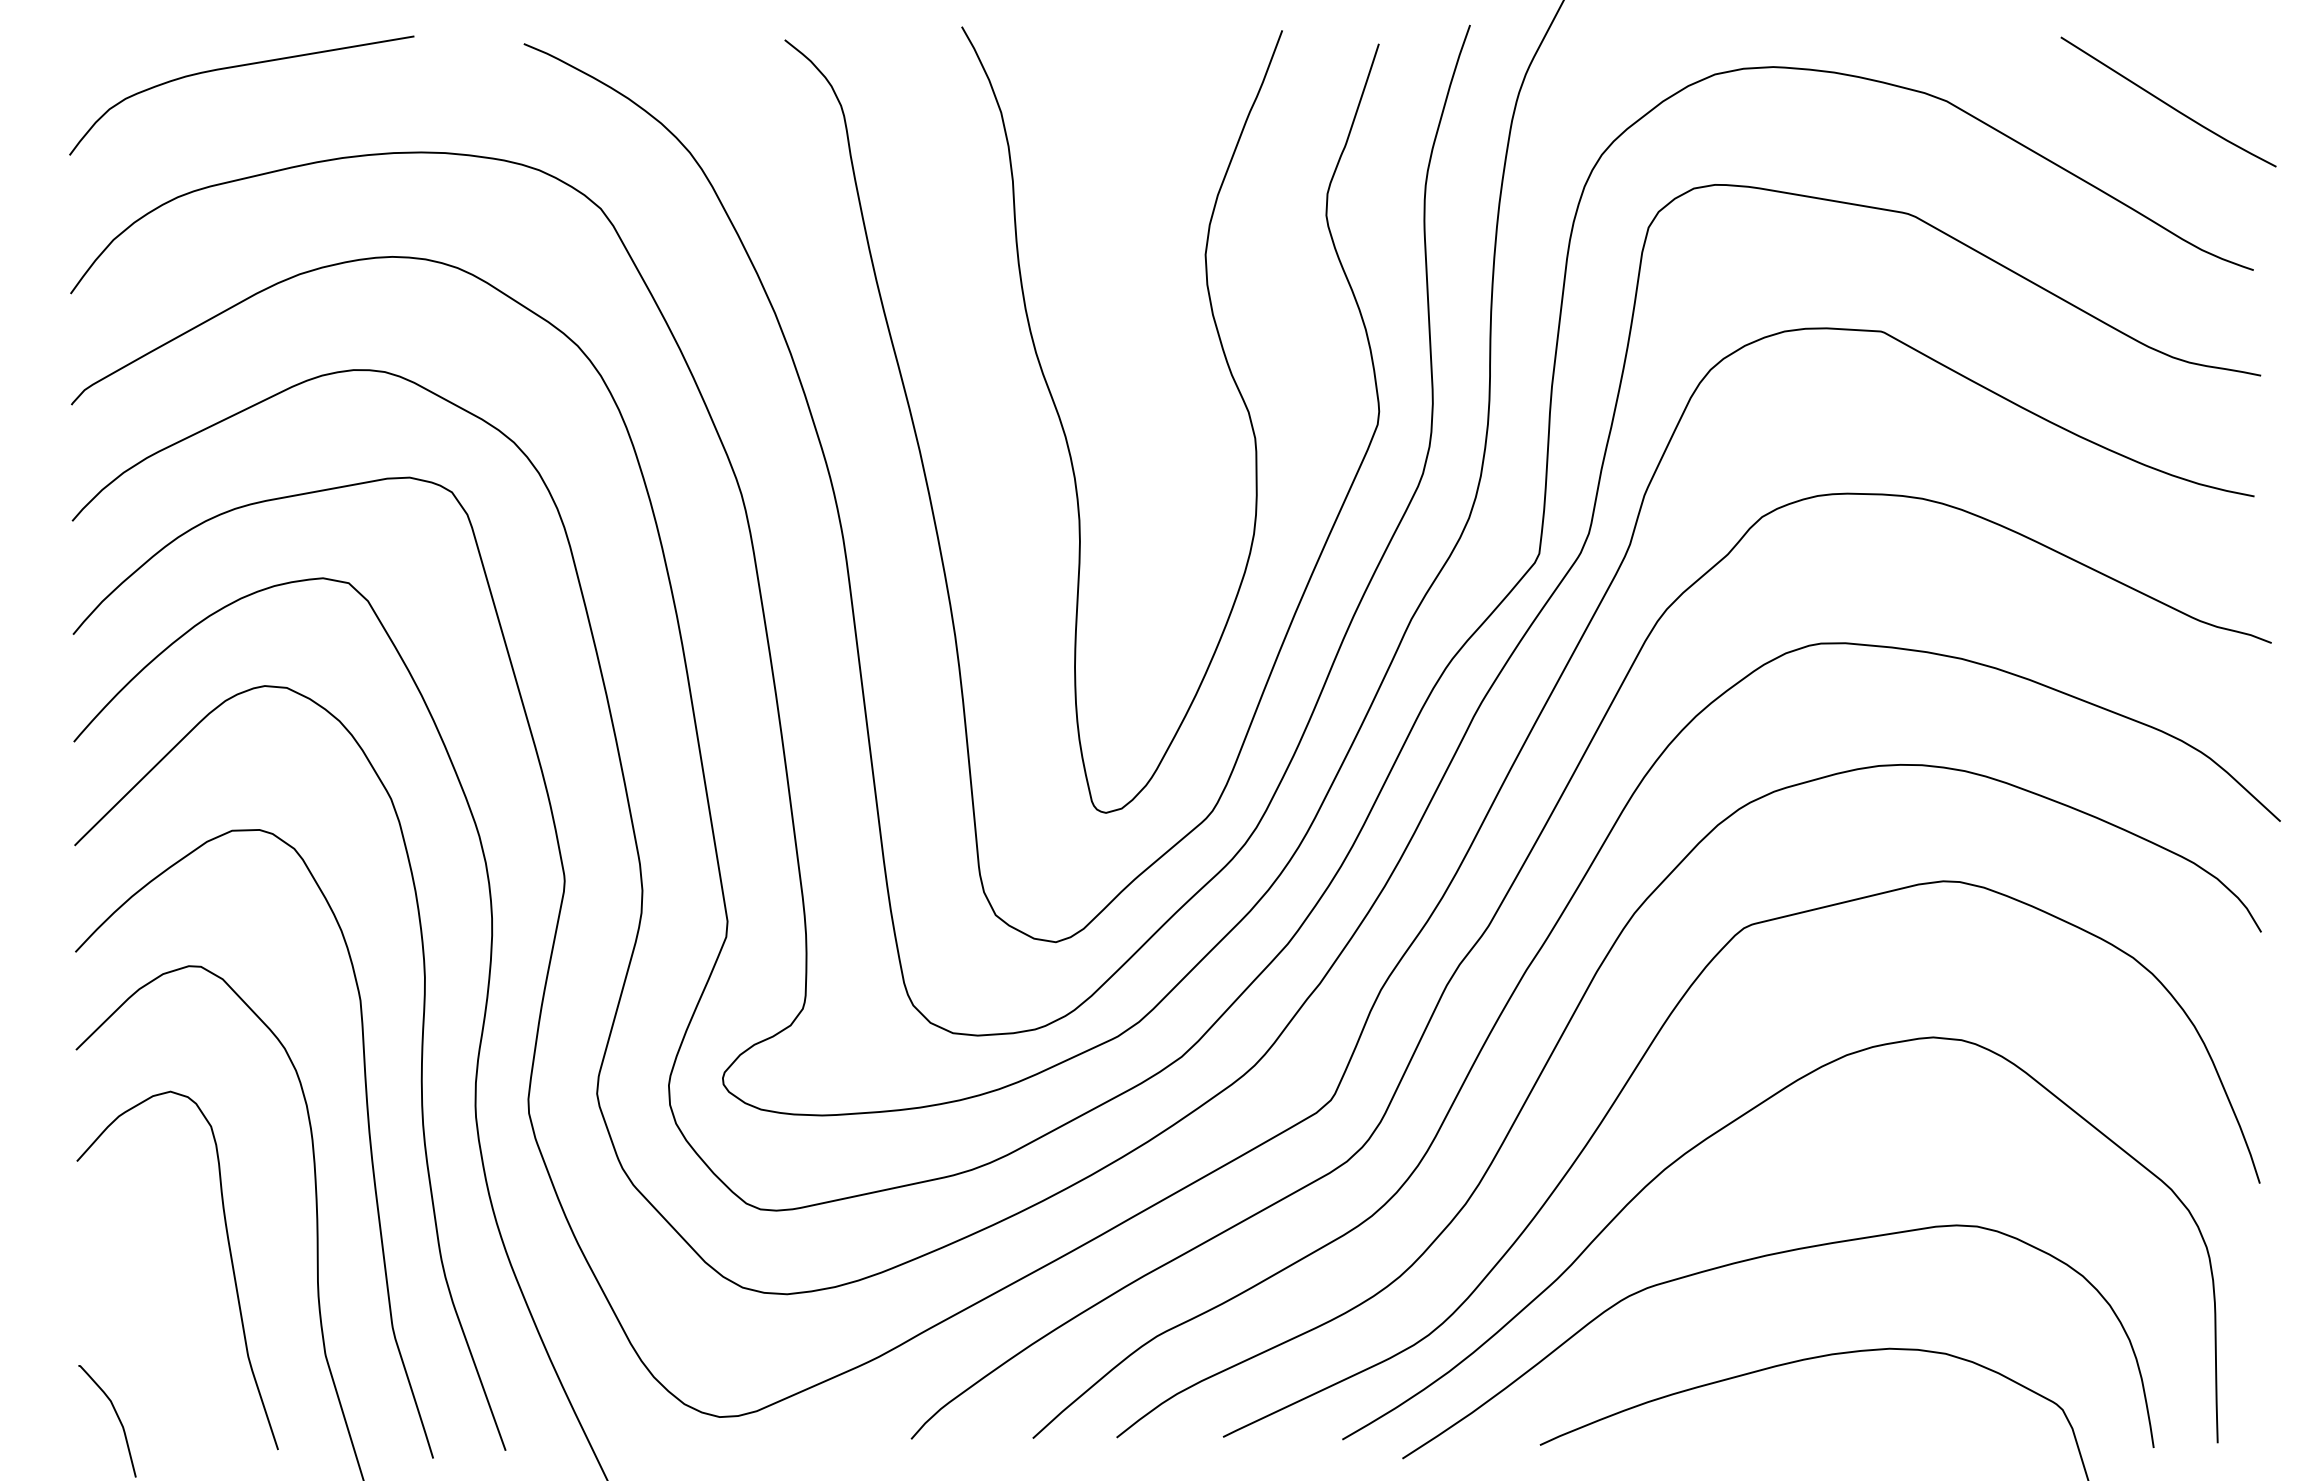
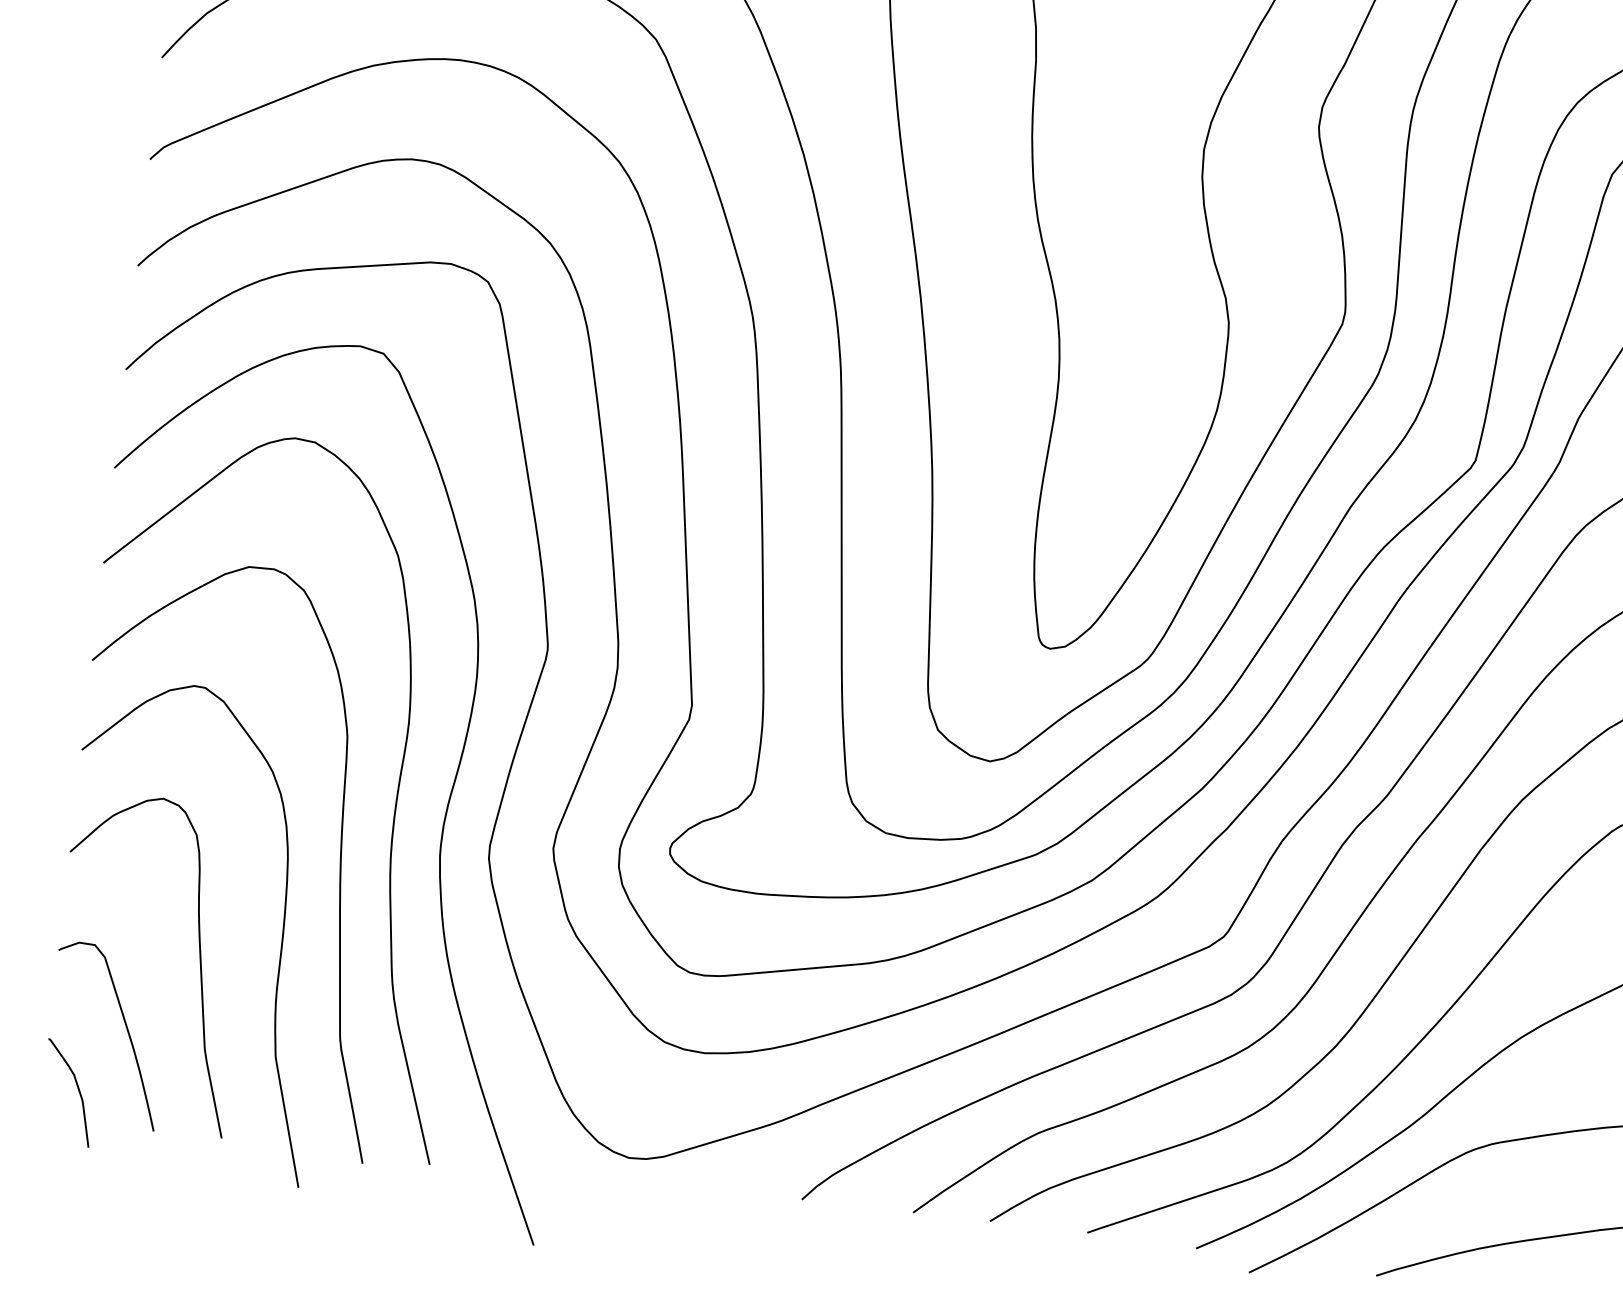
curve: (160, 1343) -> (126, 1027), added

